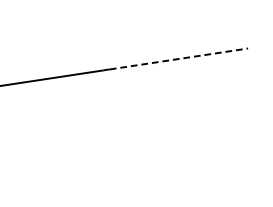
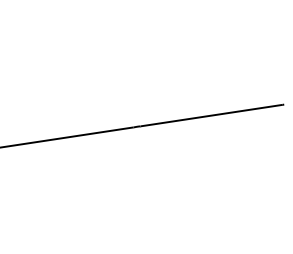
line: (178, 58) -> (211, 115), dashed -> solid

